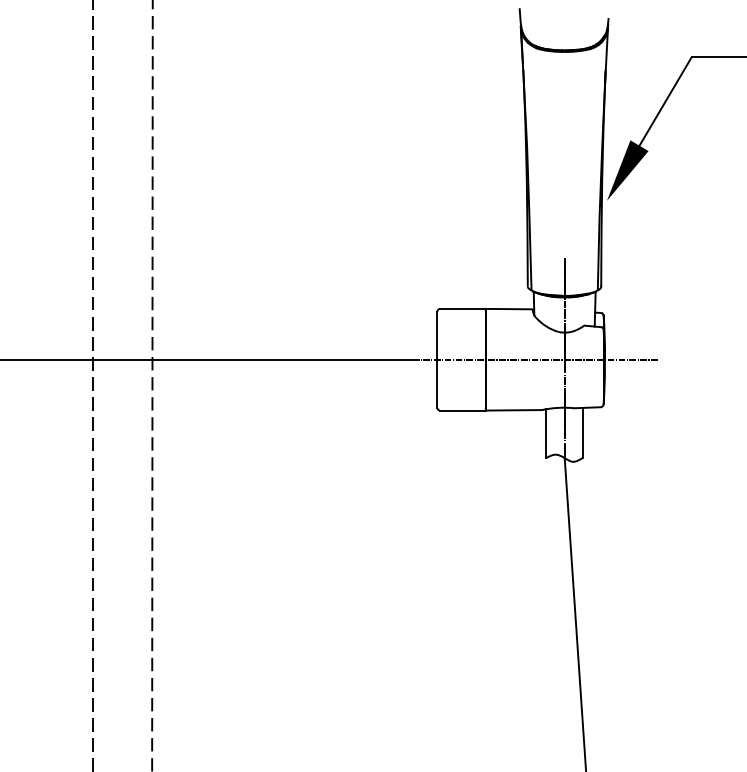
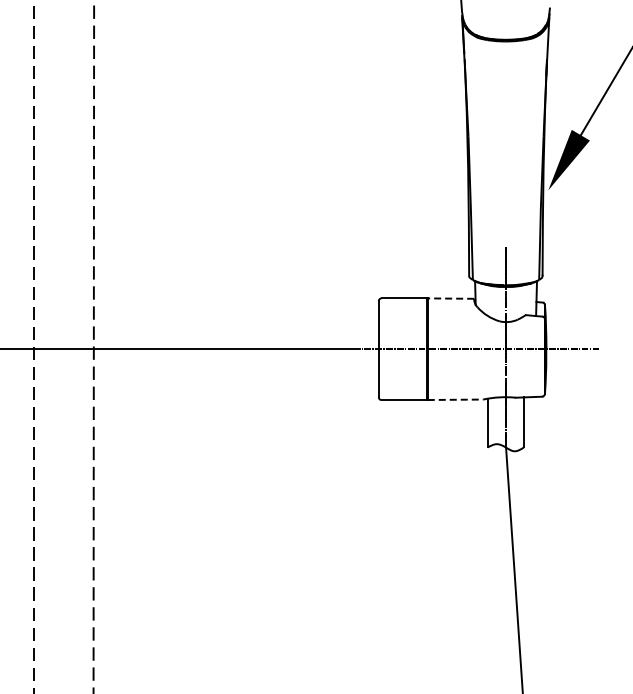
line: (509, 309) -> (450, 298), solid -> dashed
line: (514, 410) -> (455, 399), solid -> dashed

